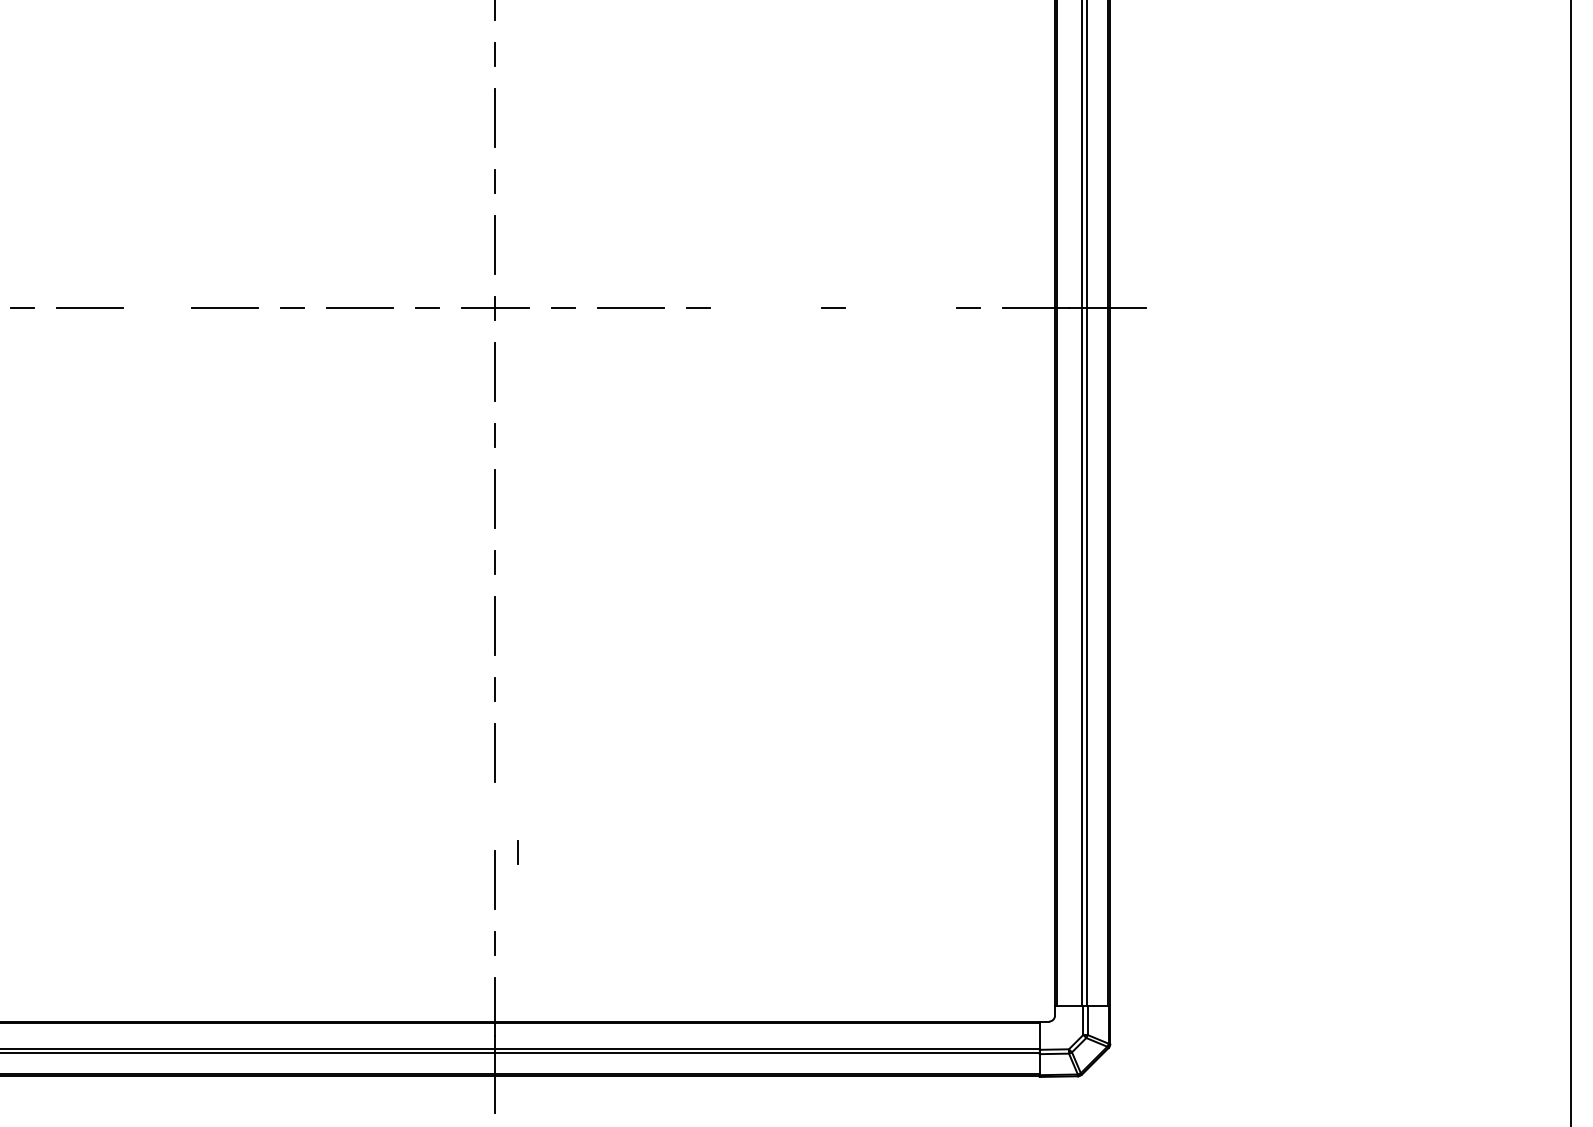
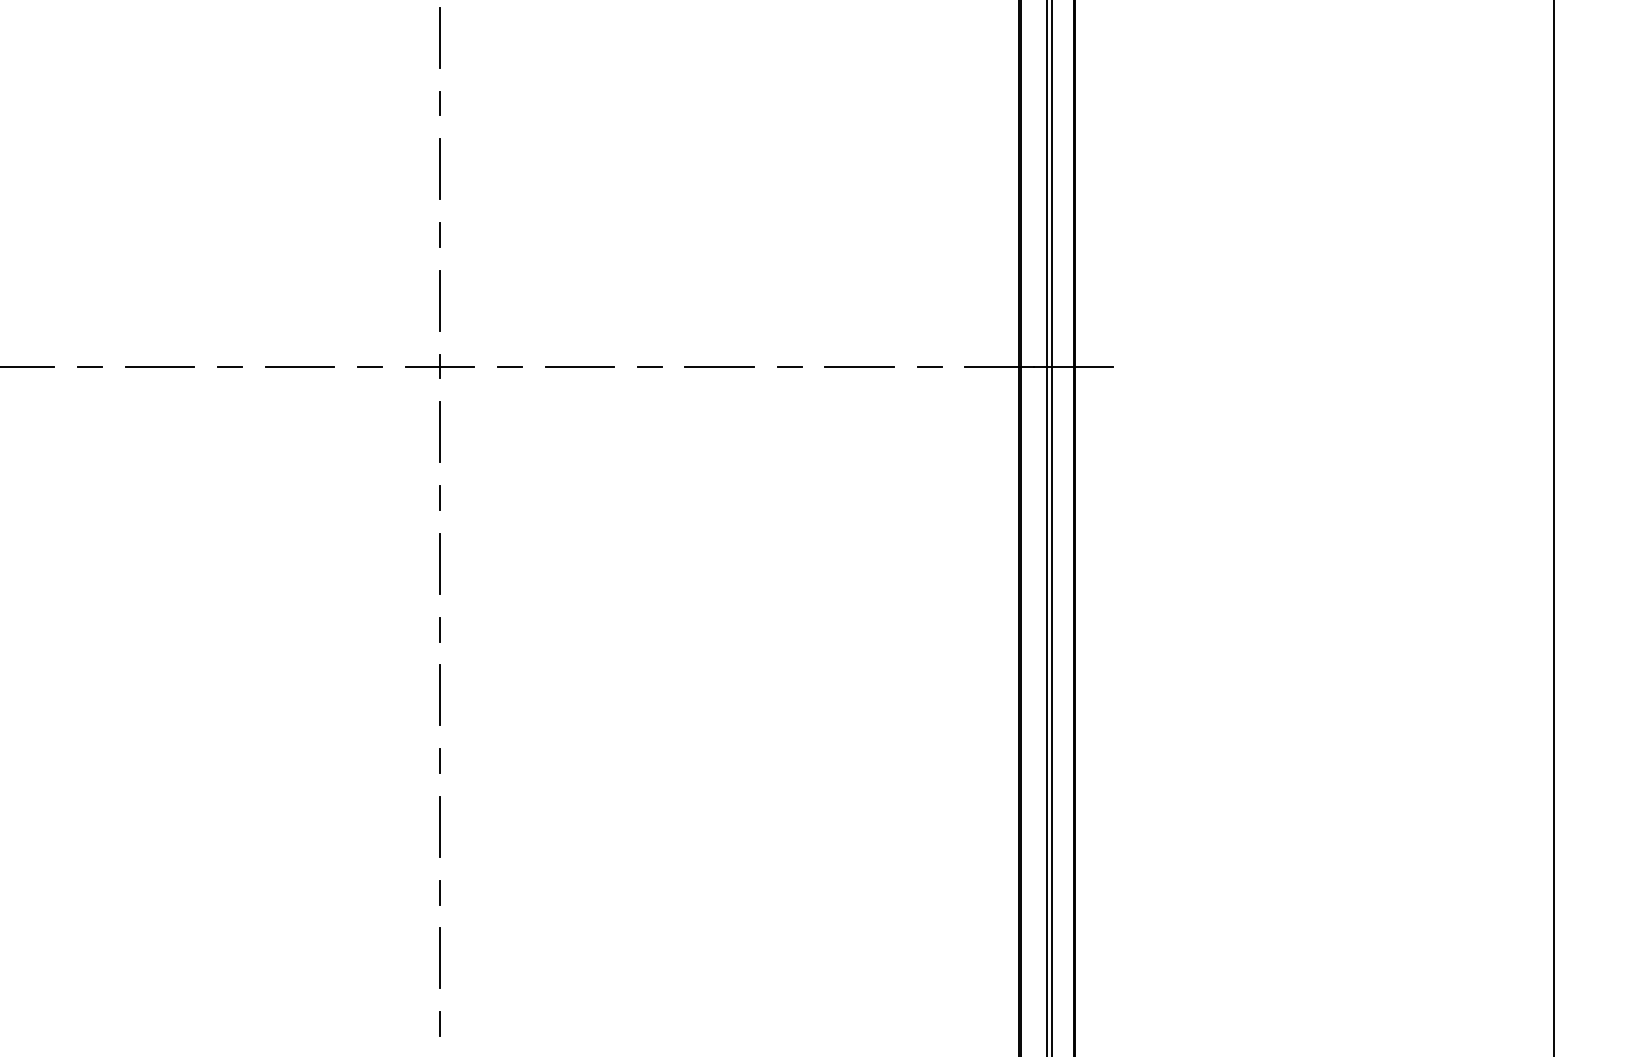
line: (157, 307) -> (89, 365), added
line: (765, 308) -> (719, 366), added
line: (901, 308) -> (860, 366), added
line: (517, 852) -> (438, 892), moved

